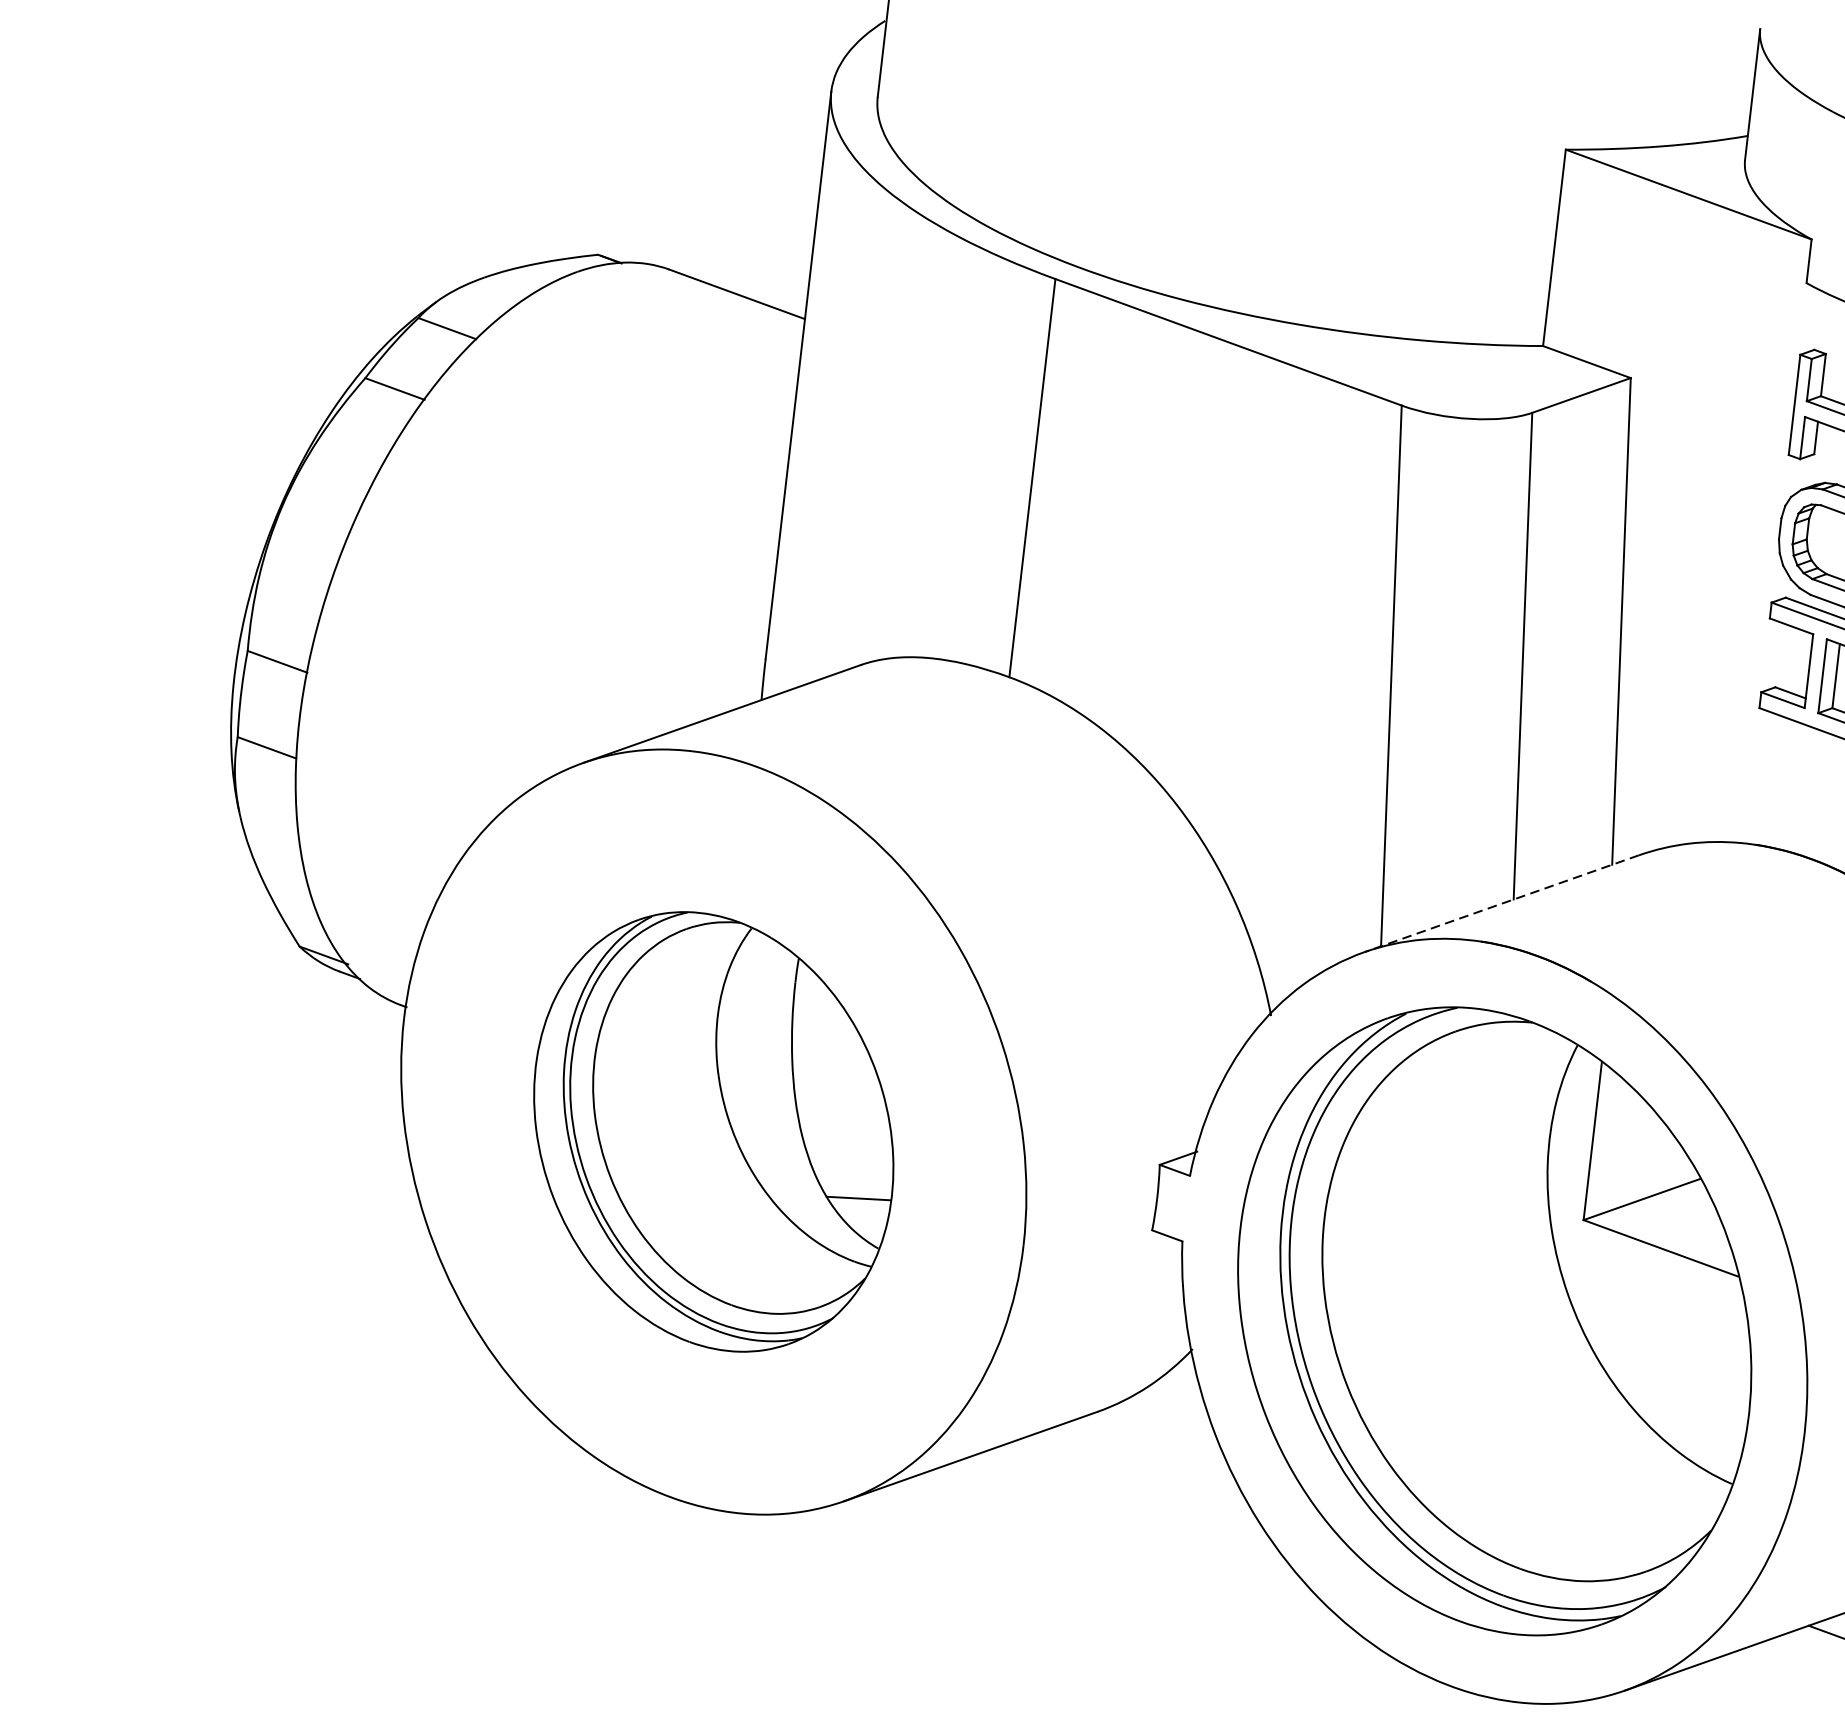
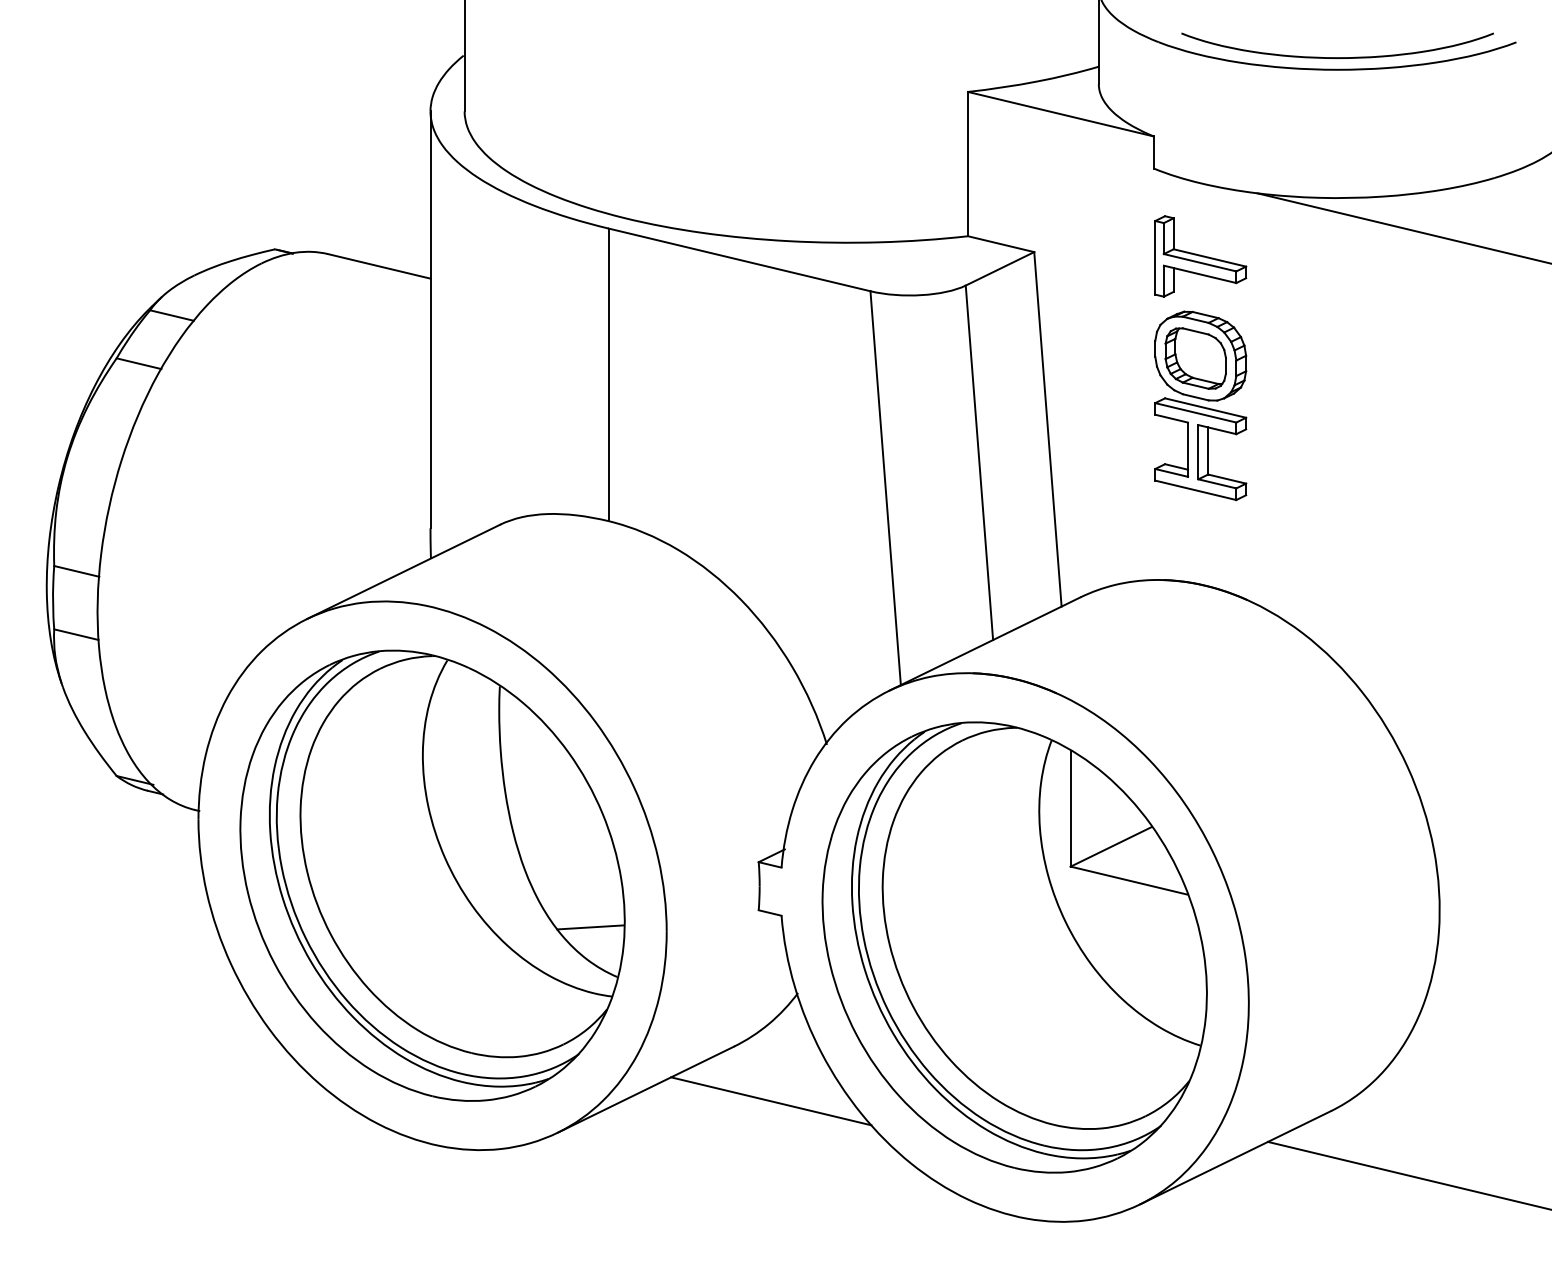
line: (1501, 904) -> (984, 644), dashed -> solid
part: (713, 1131) -> (432, 875), size x1.43
line: (1139, 1492) -> (771, 1101), added

